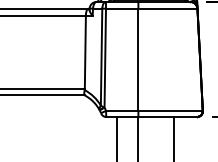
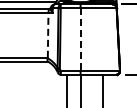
line: (85, 51) -> (48, 34), solid -> dashed
line: (138, 60) -> (80, 40), solid -> dashed

